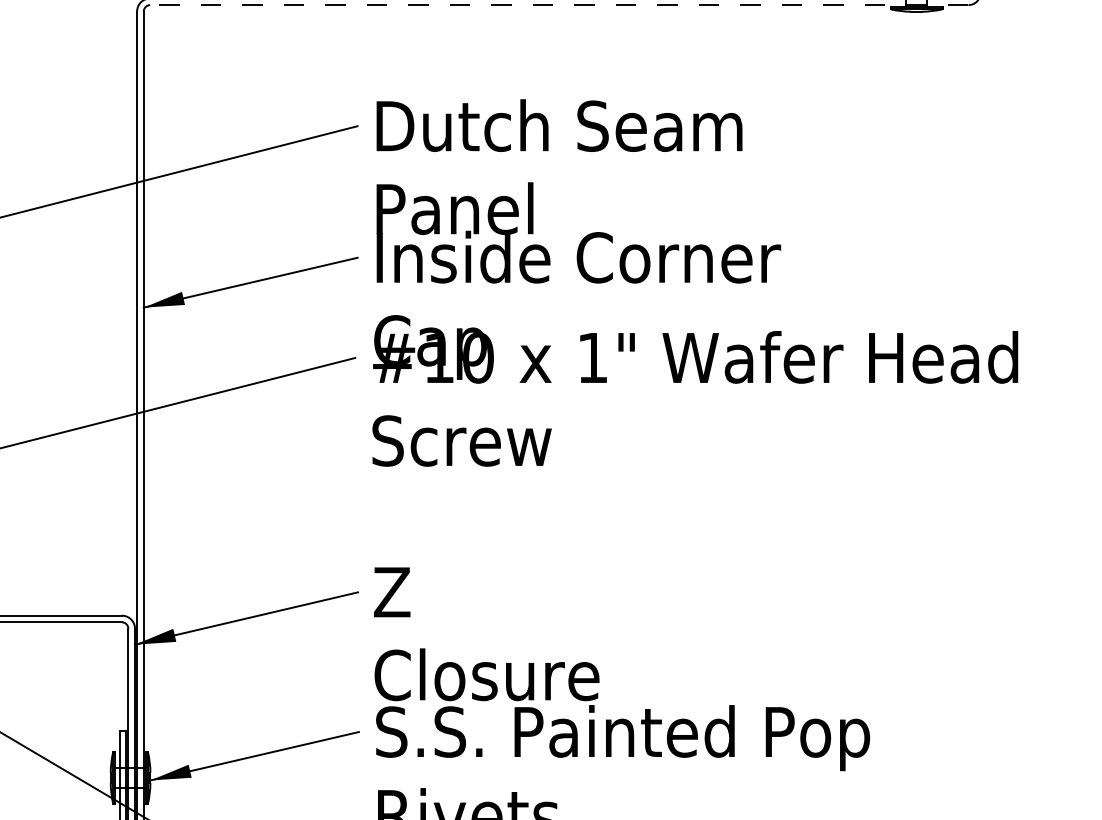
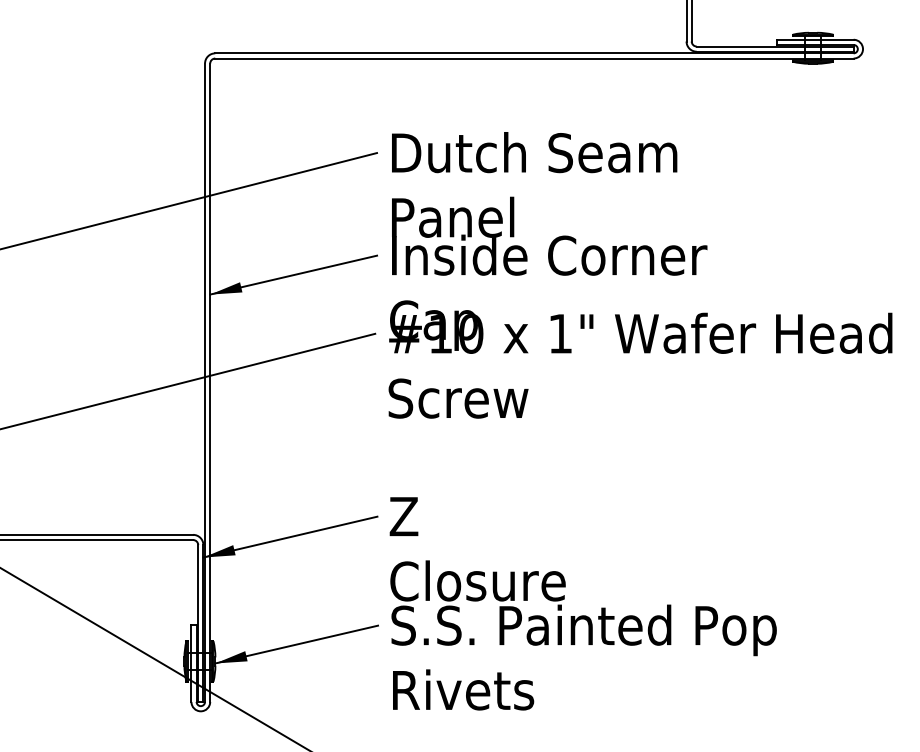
line: (558, 5) -> (533, 58), dashed -> solid

